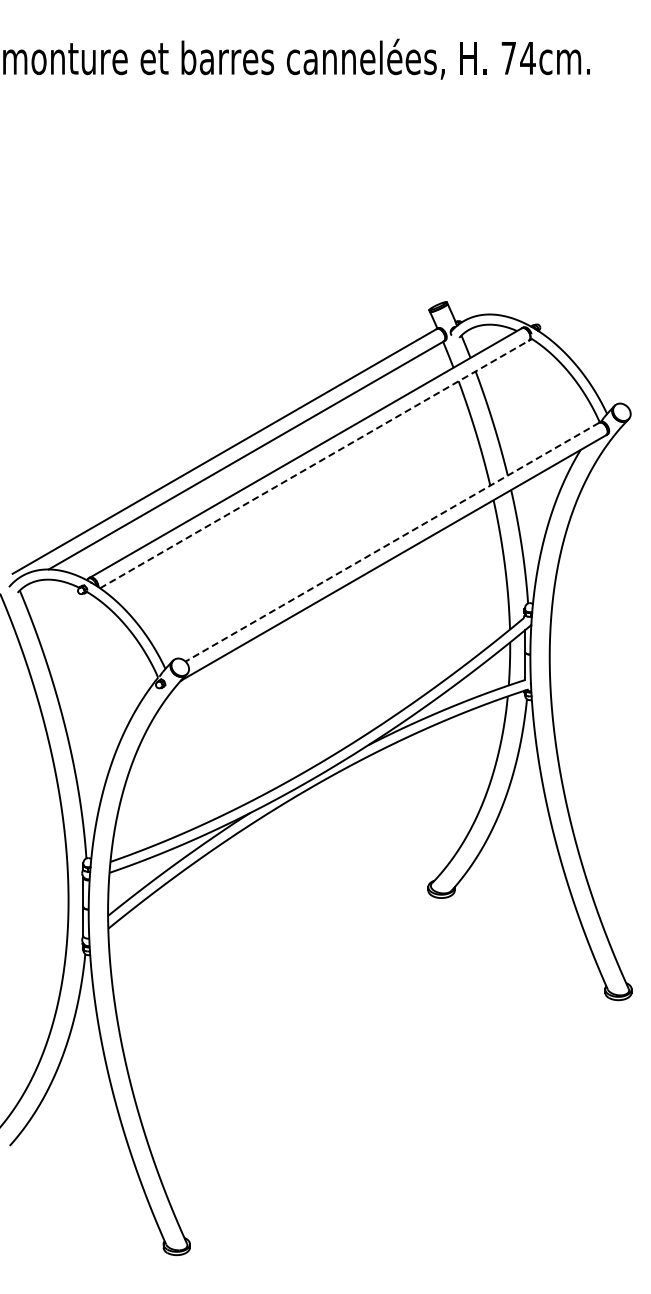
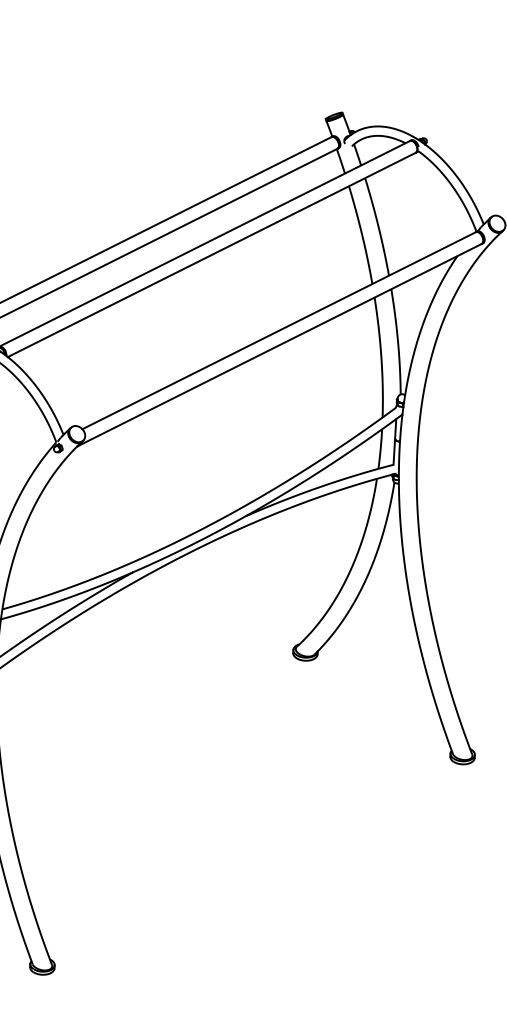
line: (314, 464) -> (211, 254), dashed -> solid
line: (392, 542) -> (279, 330), dashed -> solid

